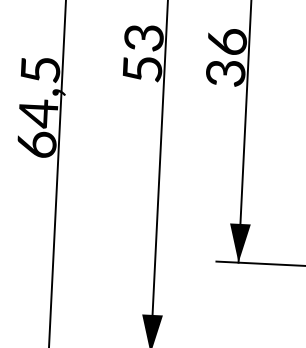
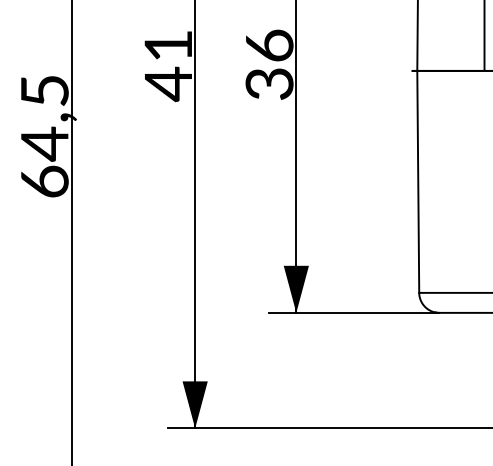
text: (143, 54) -> (168, 66), 53 -> 41

